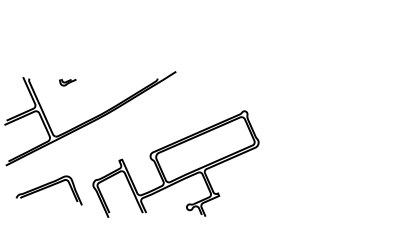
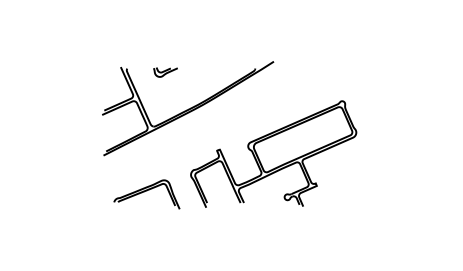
part: (67, 82) -> (165, 72), size x1.43
part: (48, 190) -> (146, 194), moved

